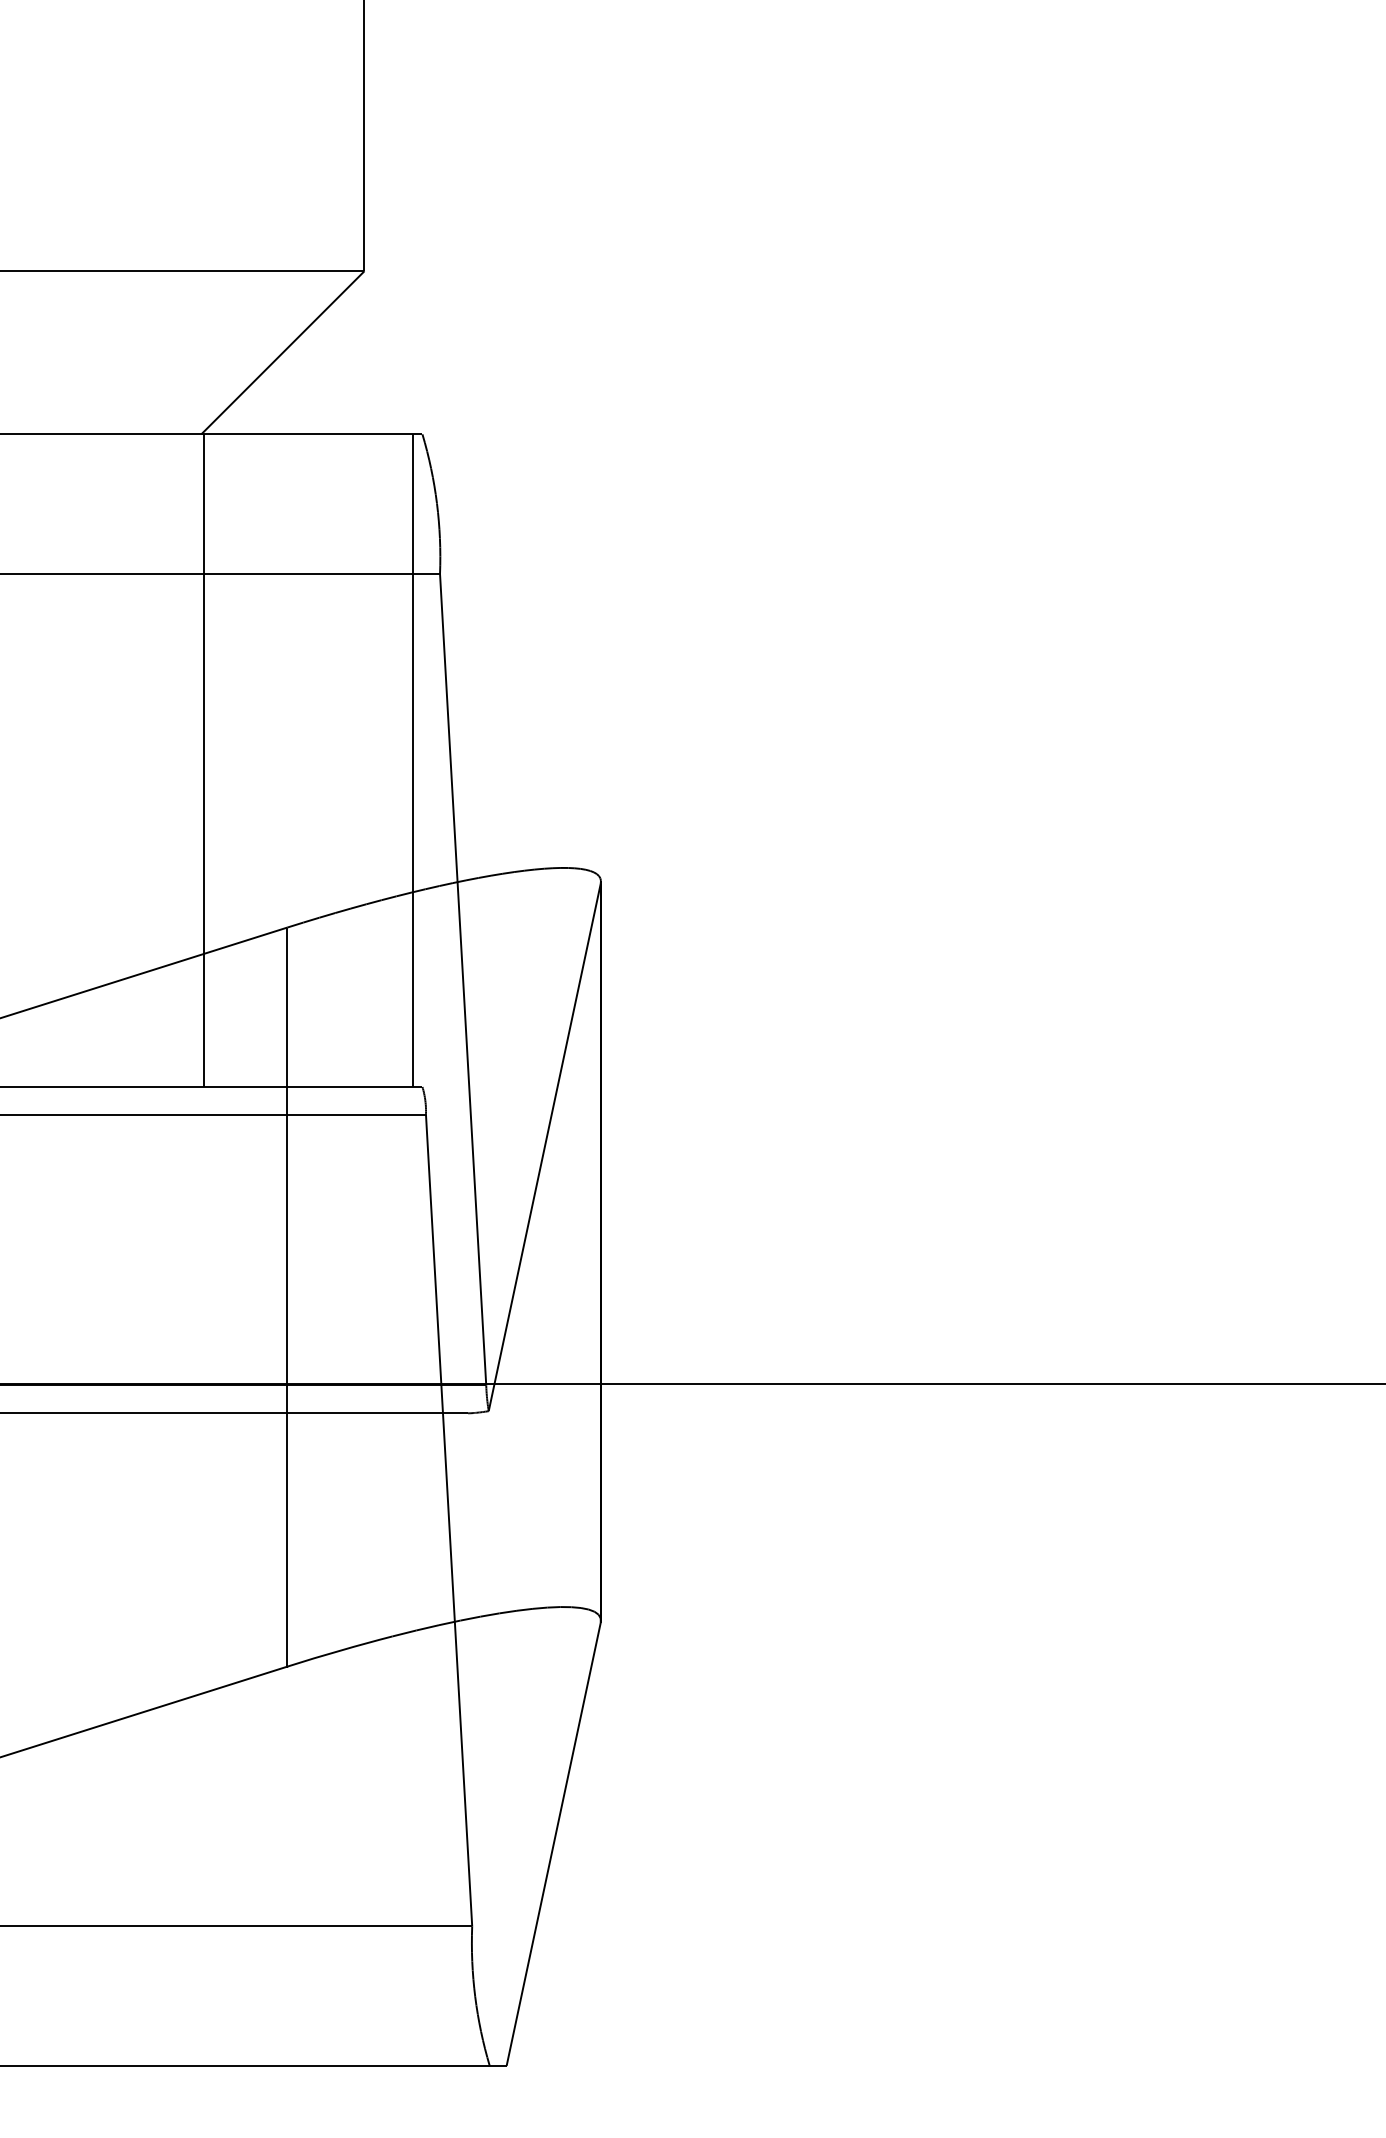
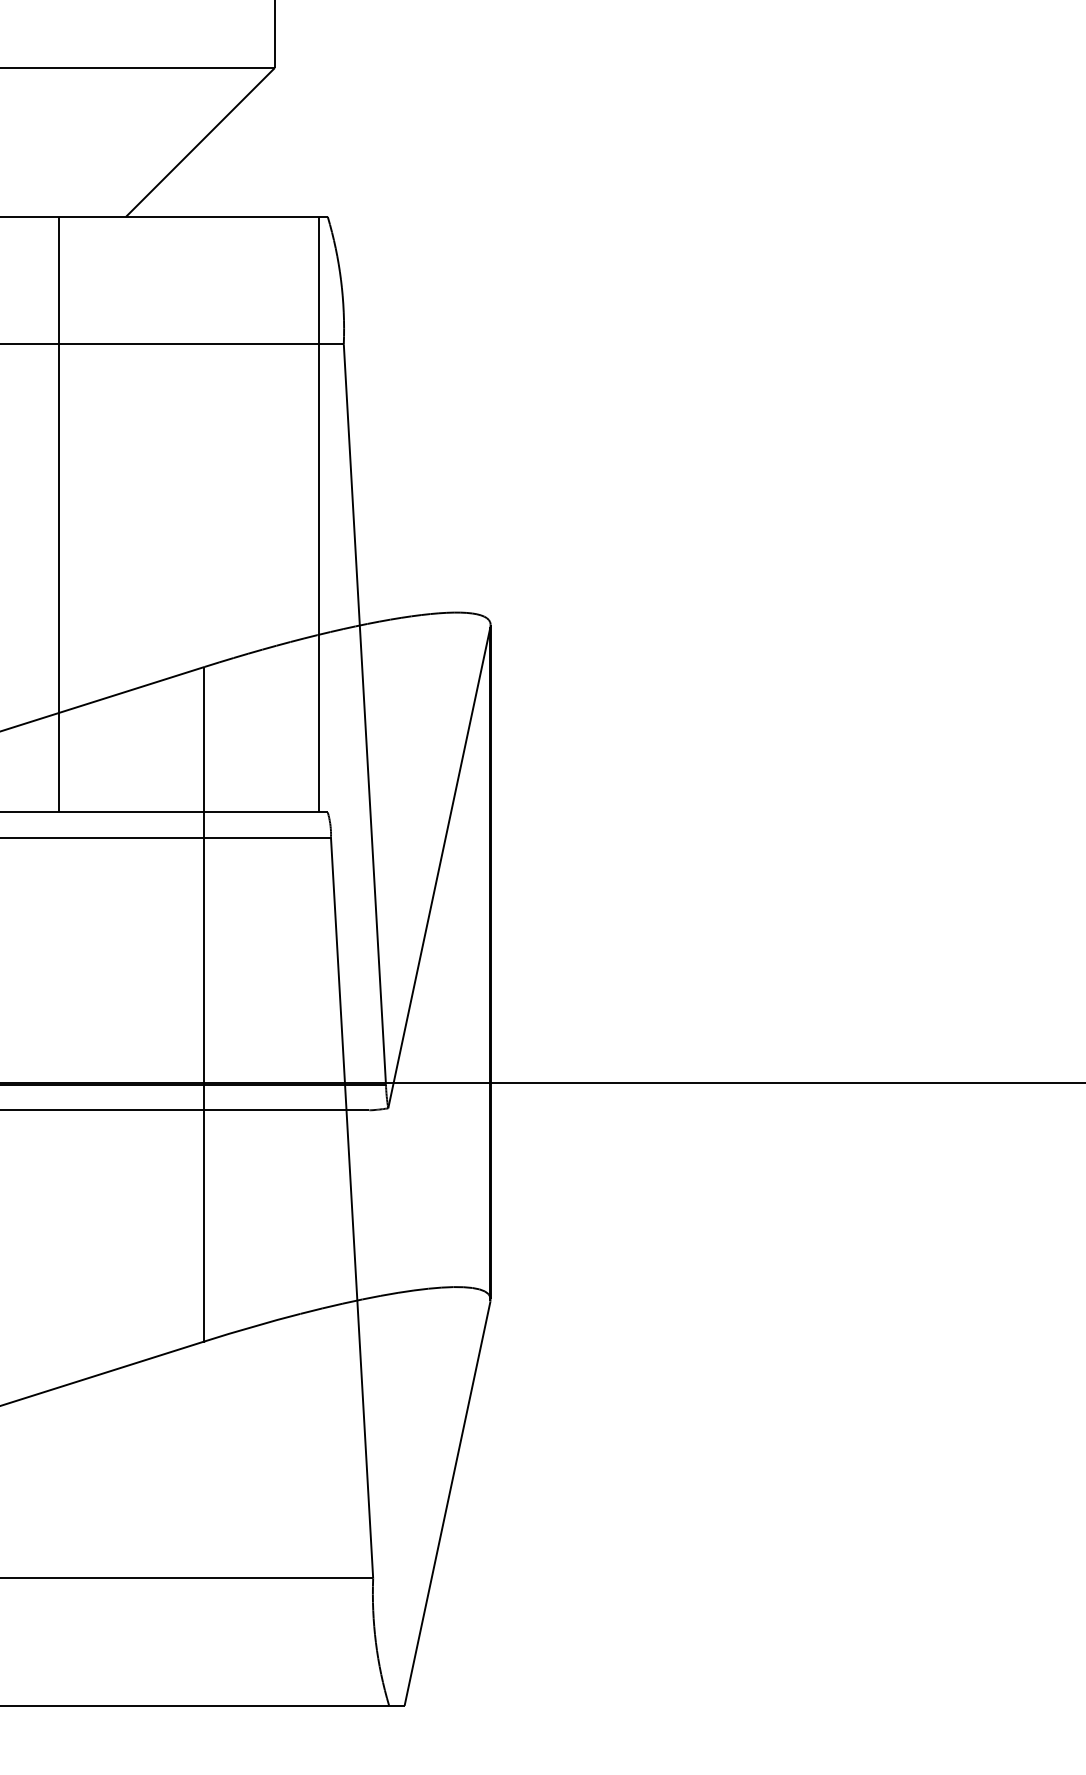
line: (204, 760) -> (59, 514), moved

